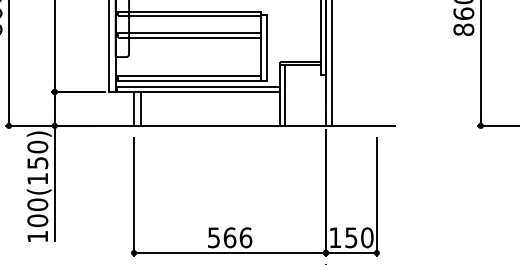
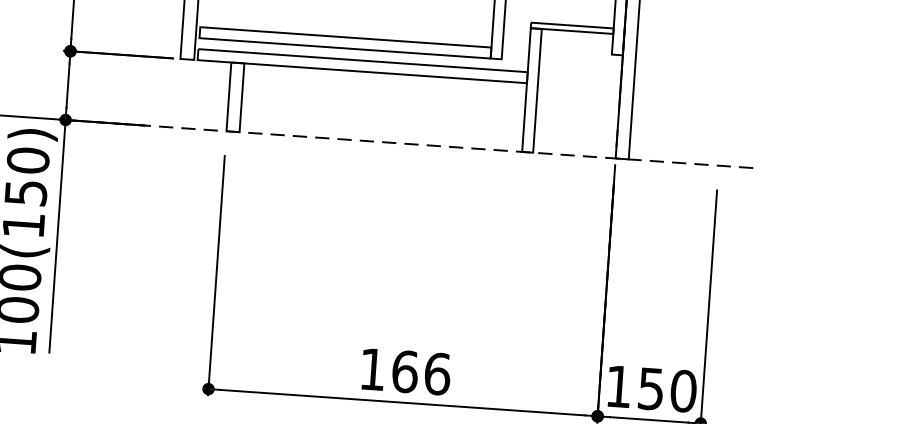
line: (226, 125) -> (413, 143), solid -> dashed
text: (213, 237) -> (371, 368), 566 -> 166

